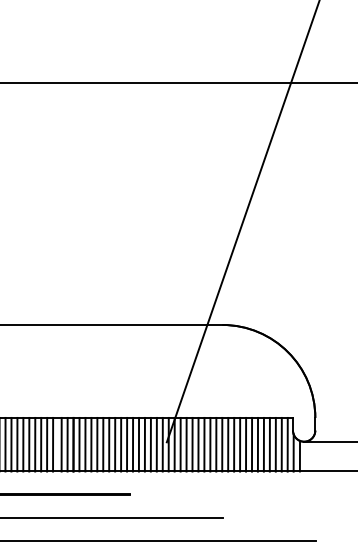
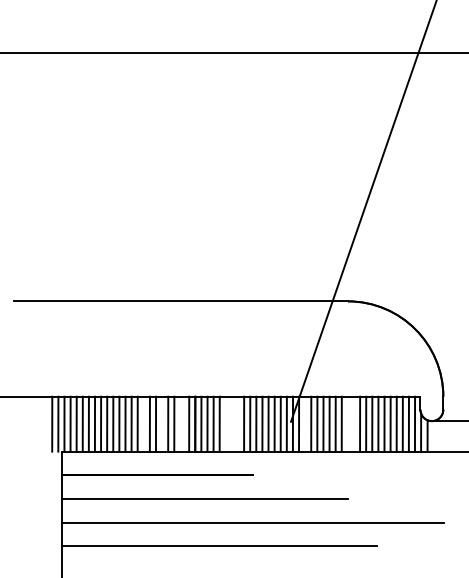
line: (23, 444) -> (143, 423), removed
line: (41, 444) -> (162, 423), removed
line: (62, 444) -> (183, 423), removed
line: (102, 444) -> (225, 423), removed
line: (108, 444) -> (231, 423), removed
line: (114, 444) -> (237, 423), removed
line: (180, 444) -> (305, 423), removed
line: (221, 444) -> (347, 423), removed
line: (227, 444) -> (353, 423), removed

